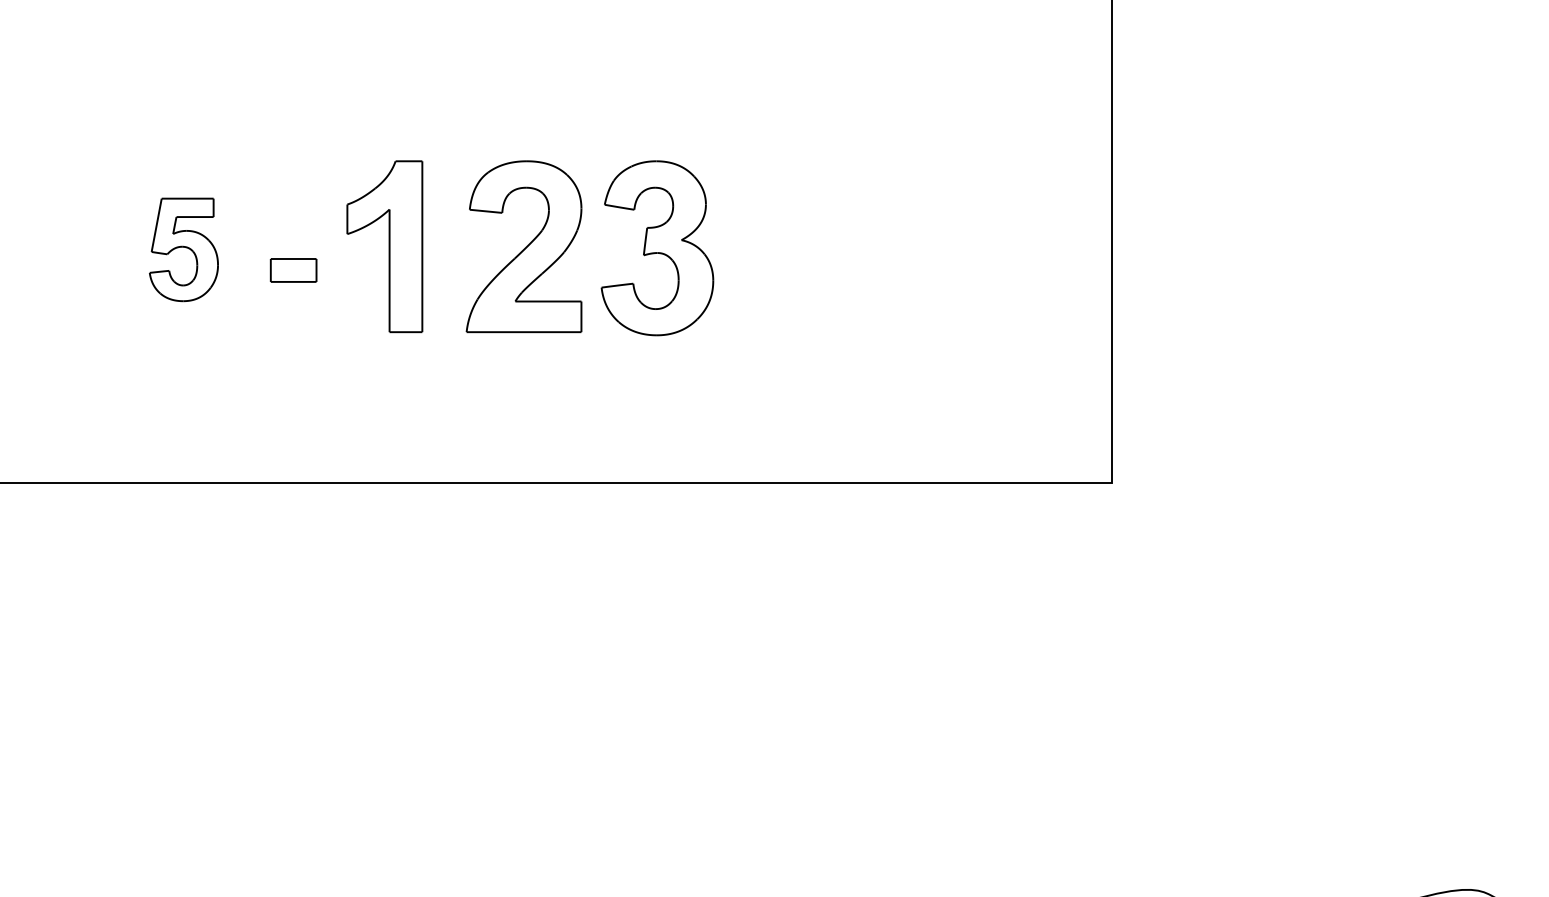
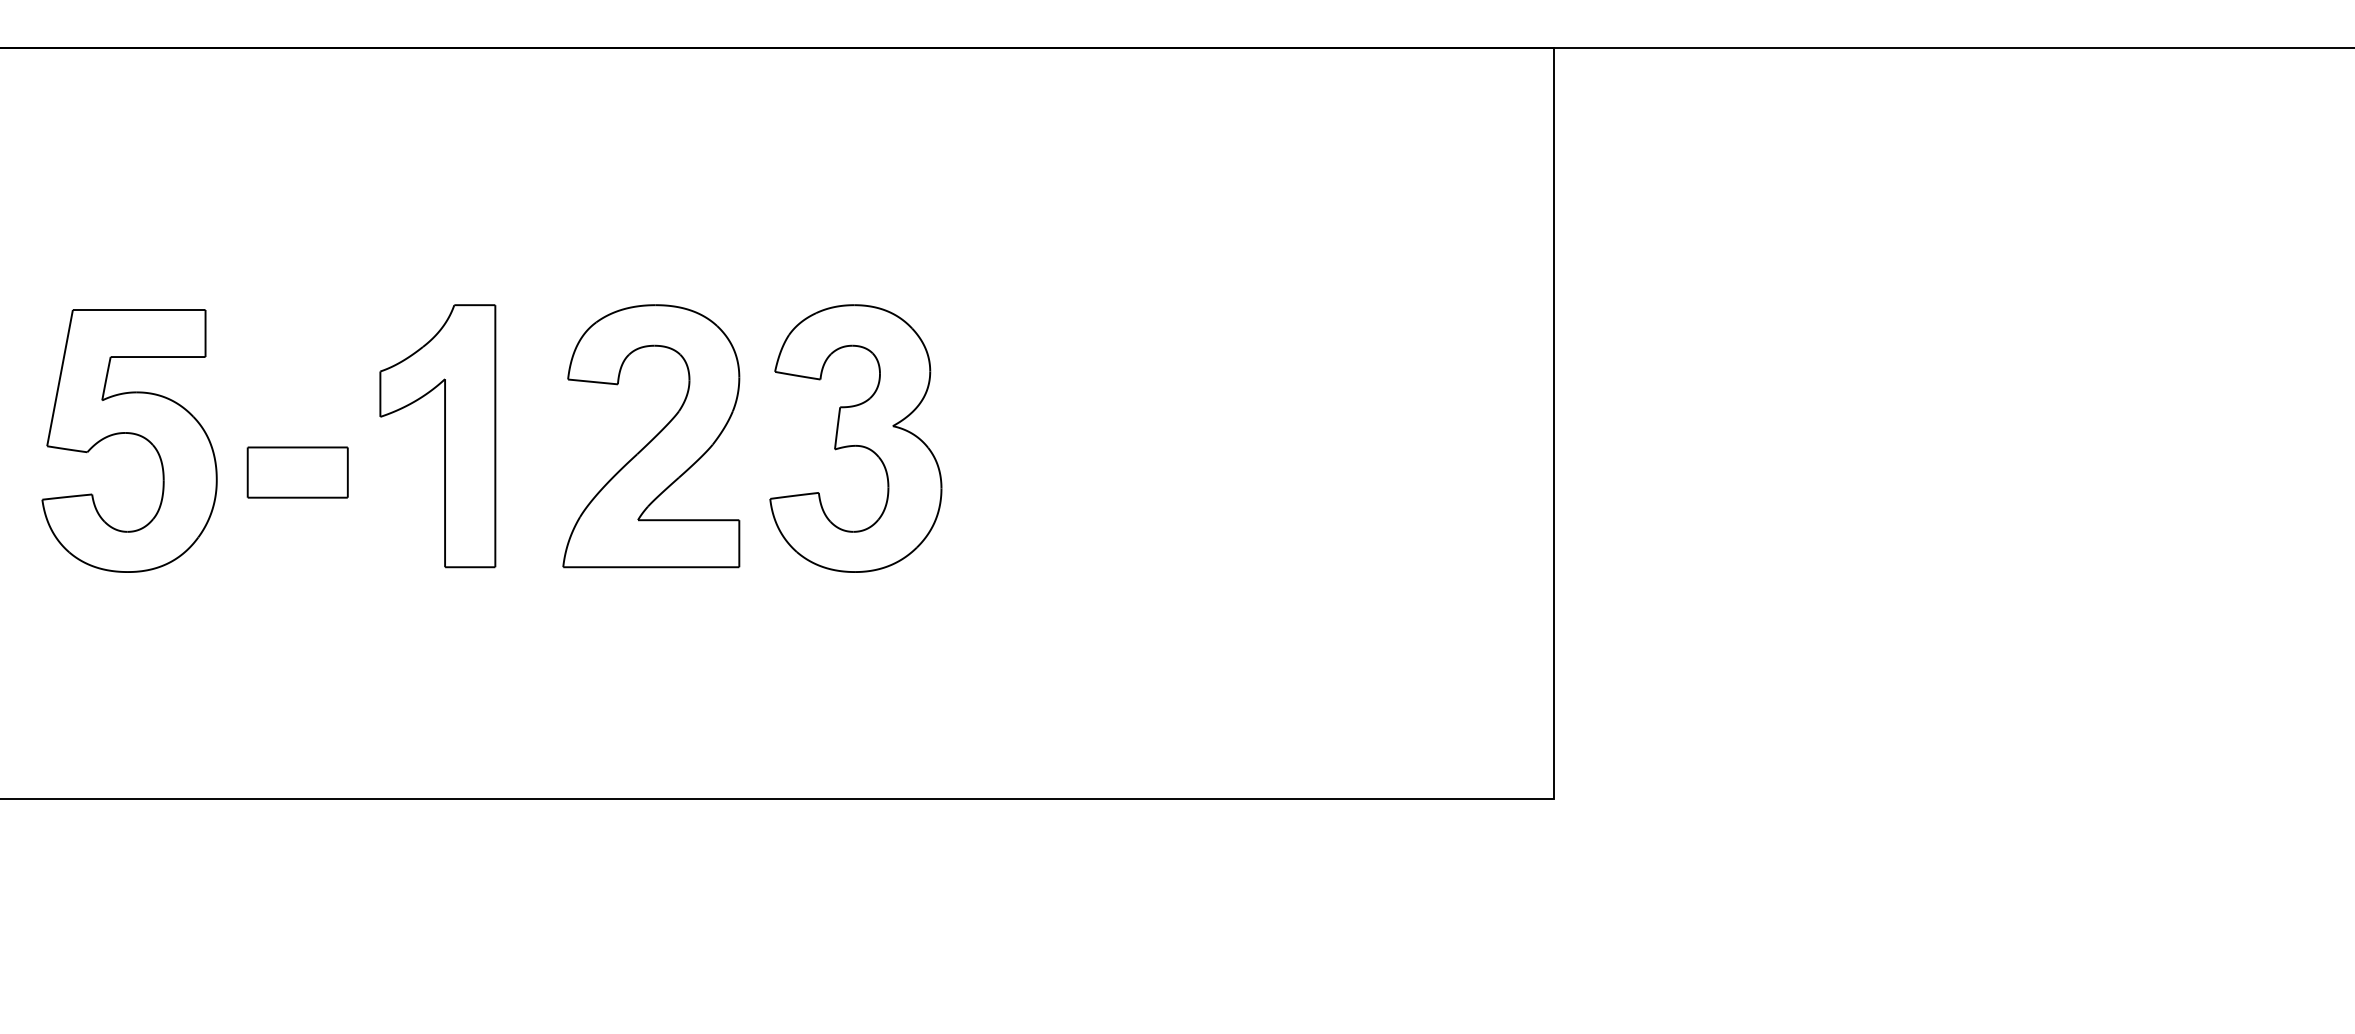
part: (183, 249) -> (129, 440), size x1.67
part: (293, 270) -> (297, 472), size x1.43

